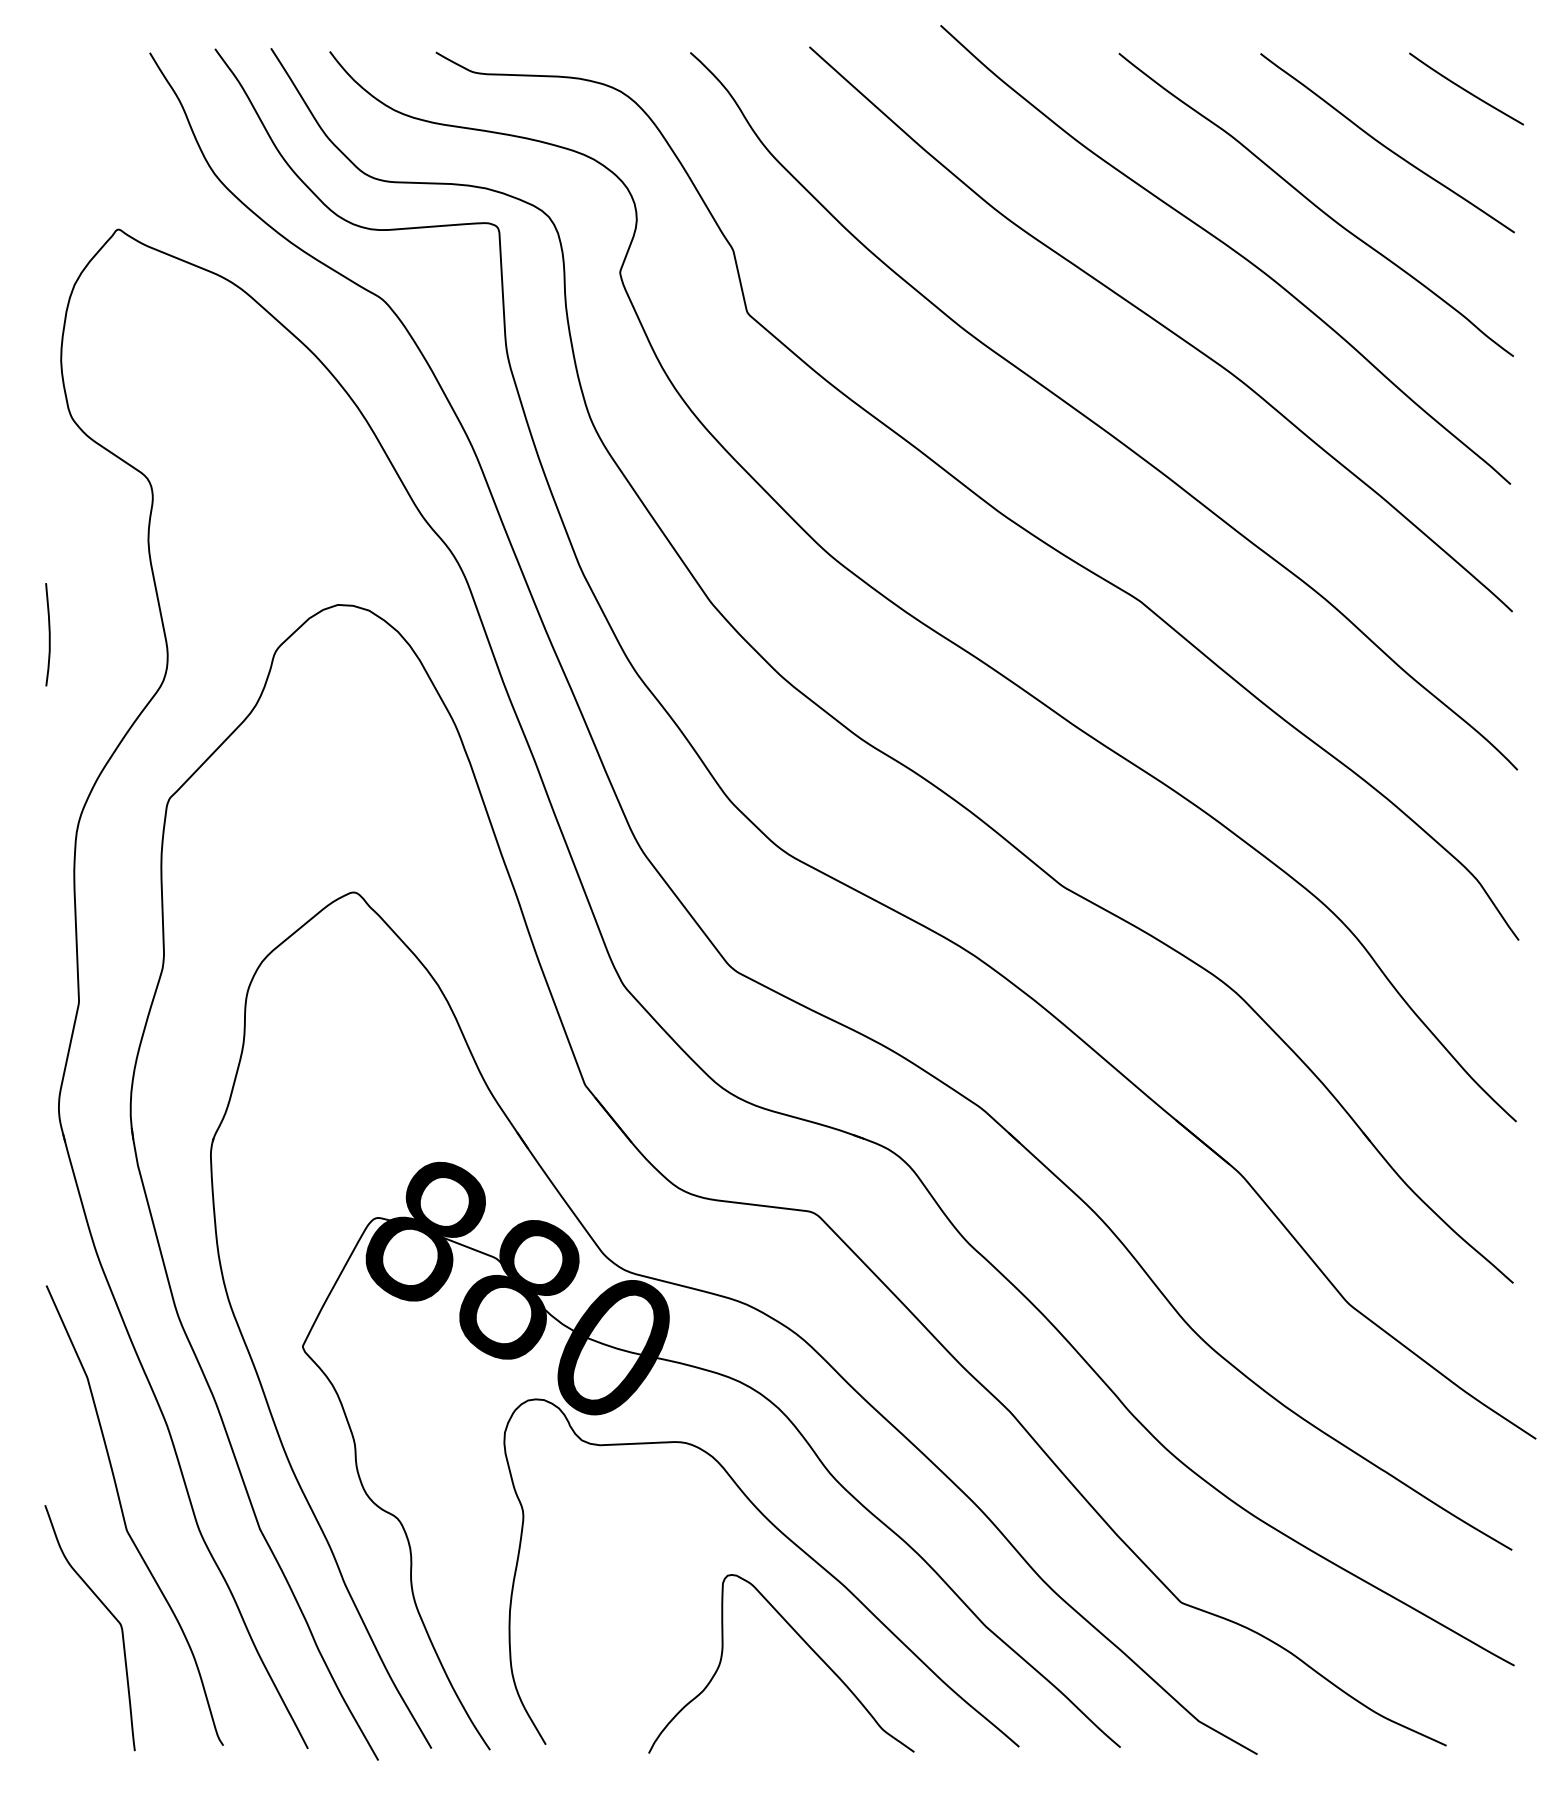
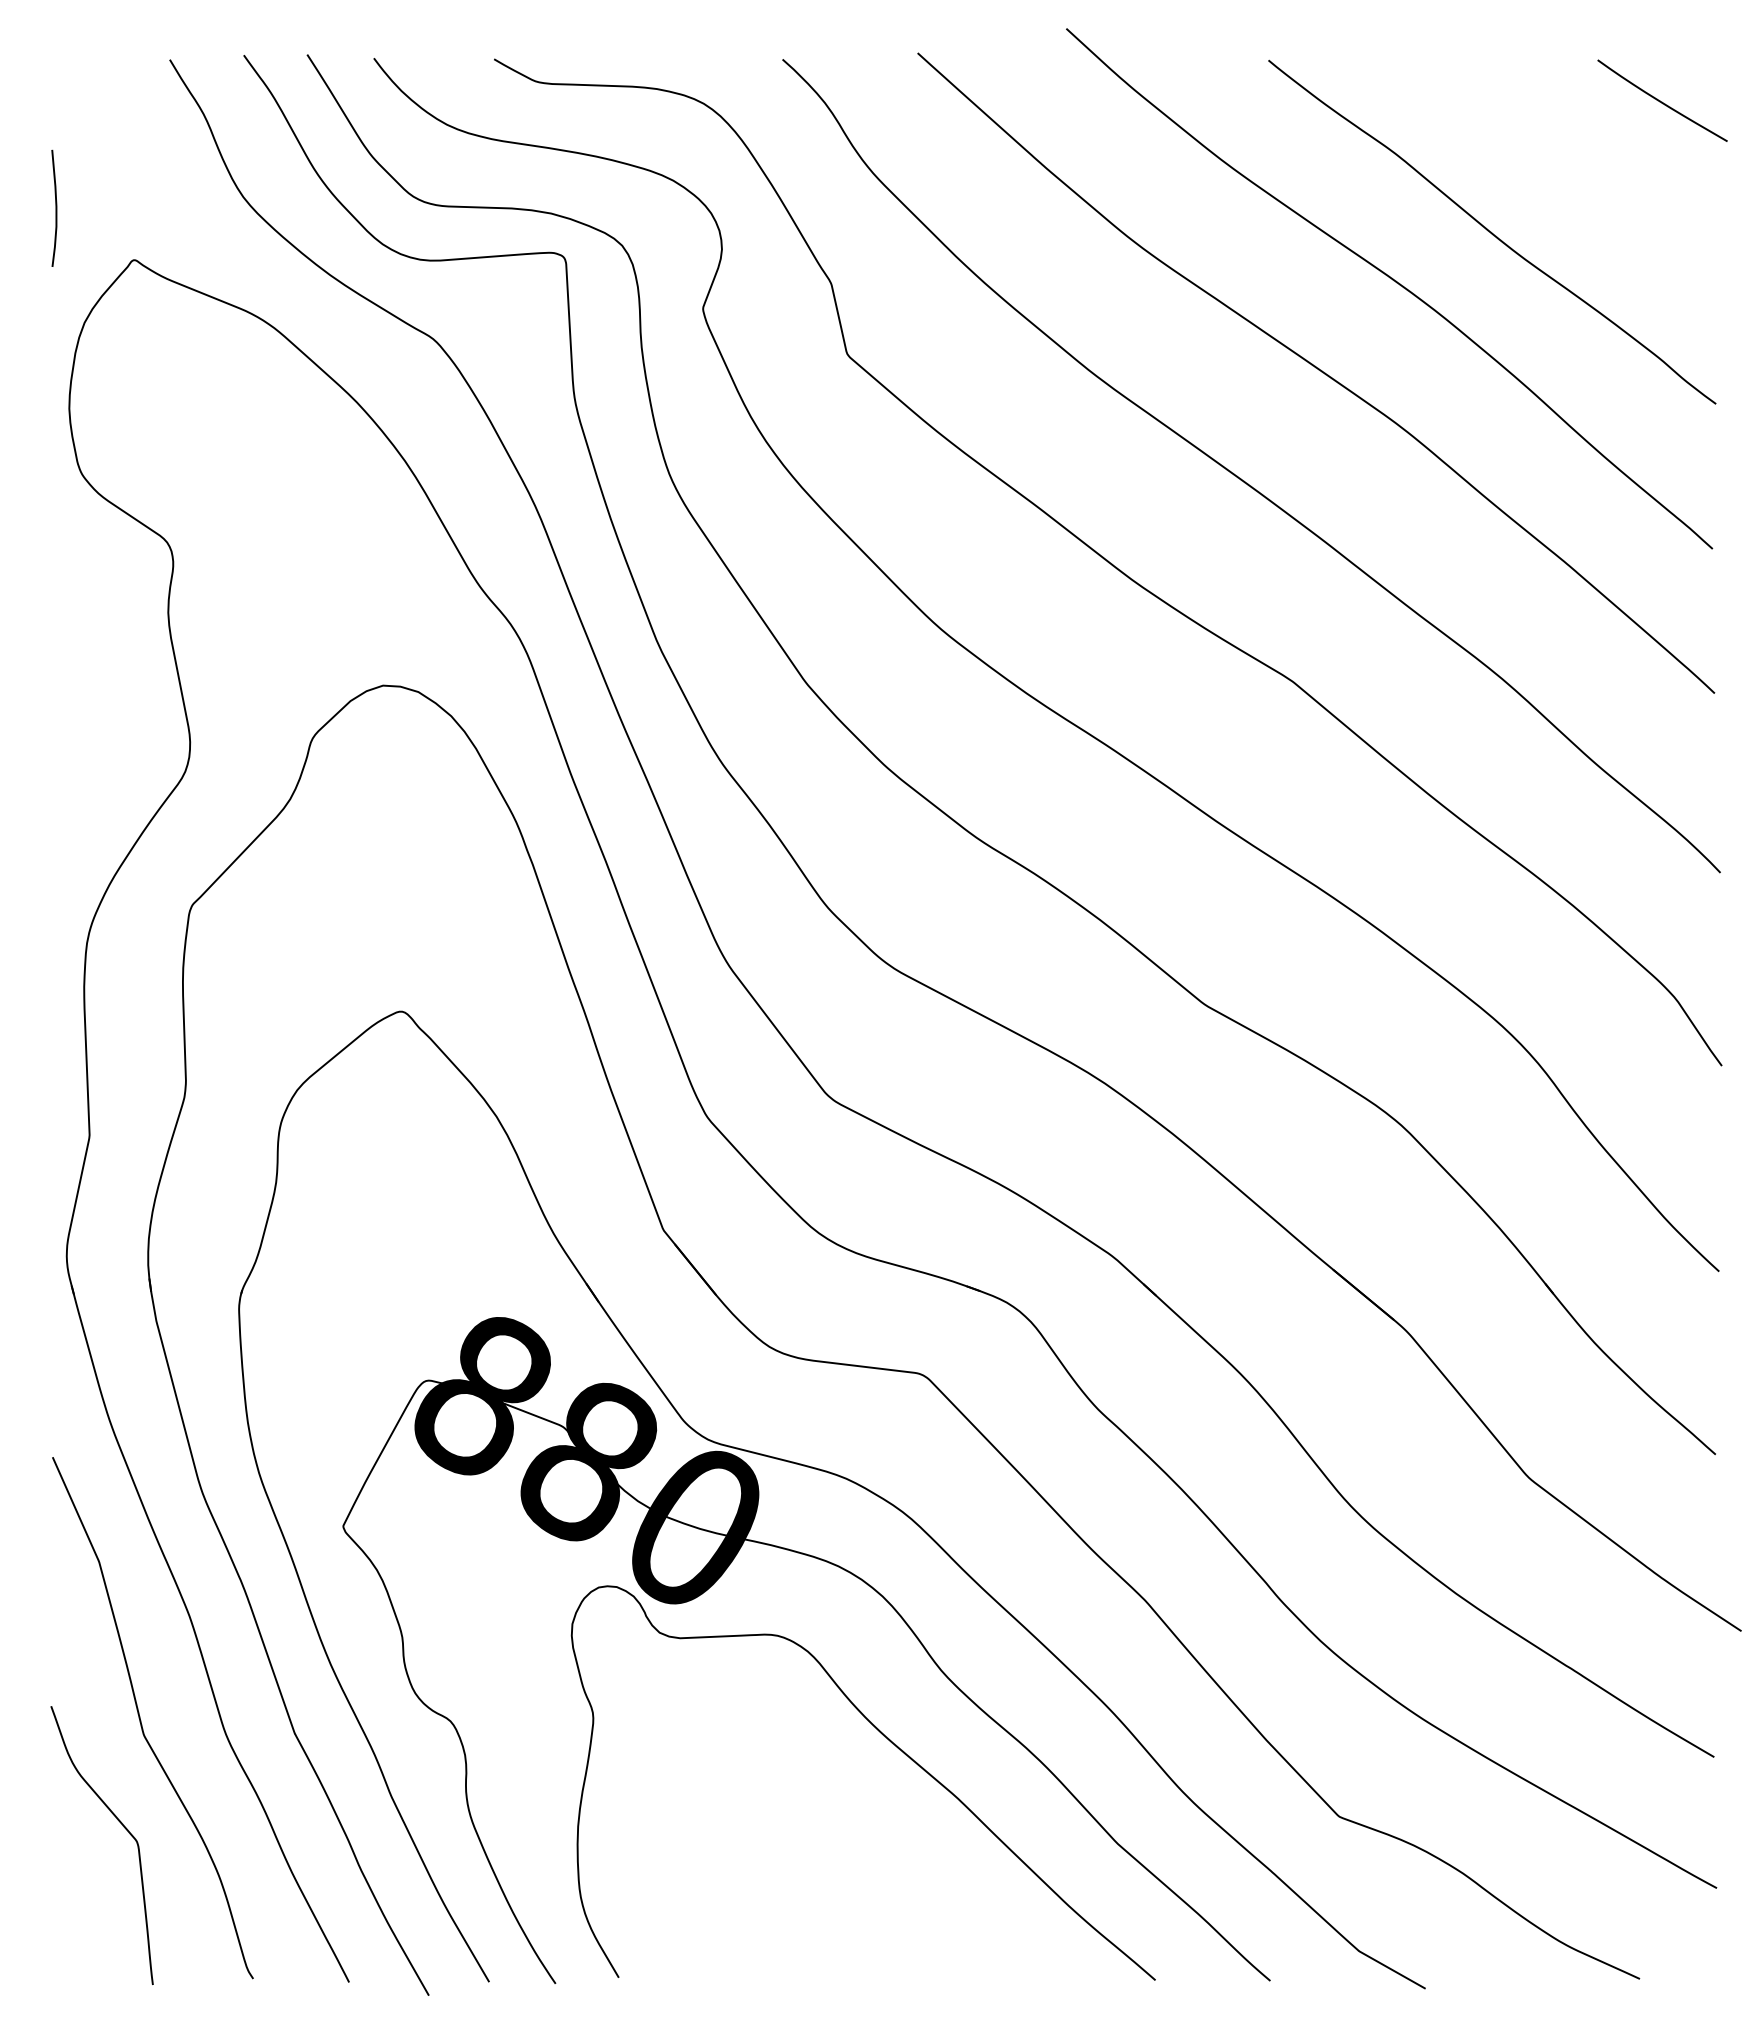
curve: (1386, 146) -> (1571, 165), removed
curve: (48, 633) -> (55, 207), moved
curve: (803, 1641) -> (910, 1860), removed

